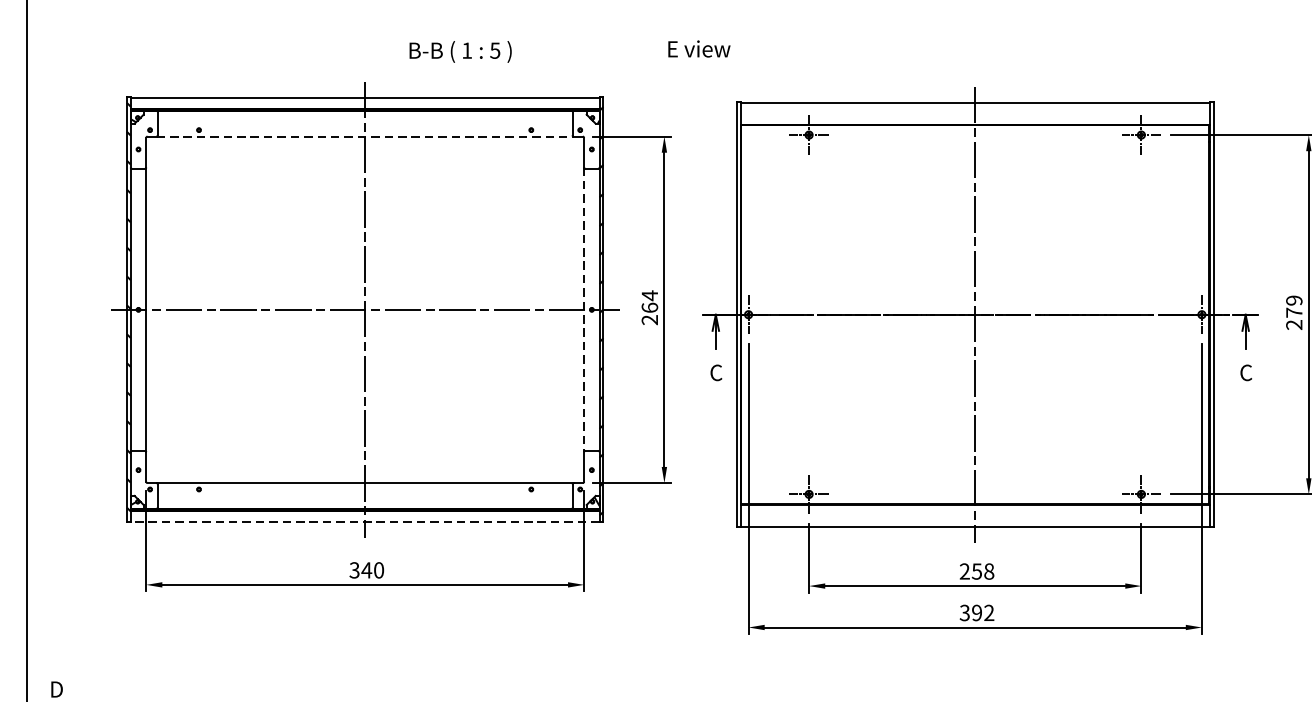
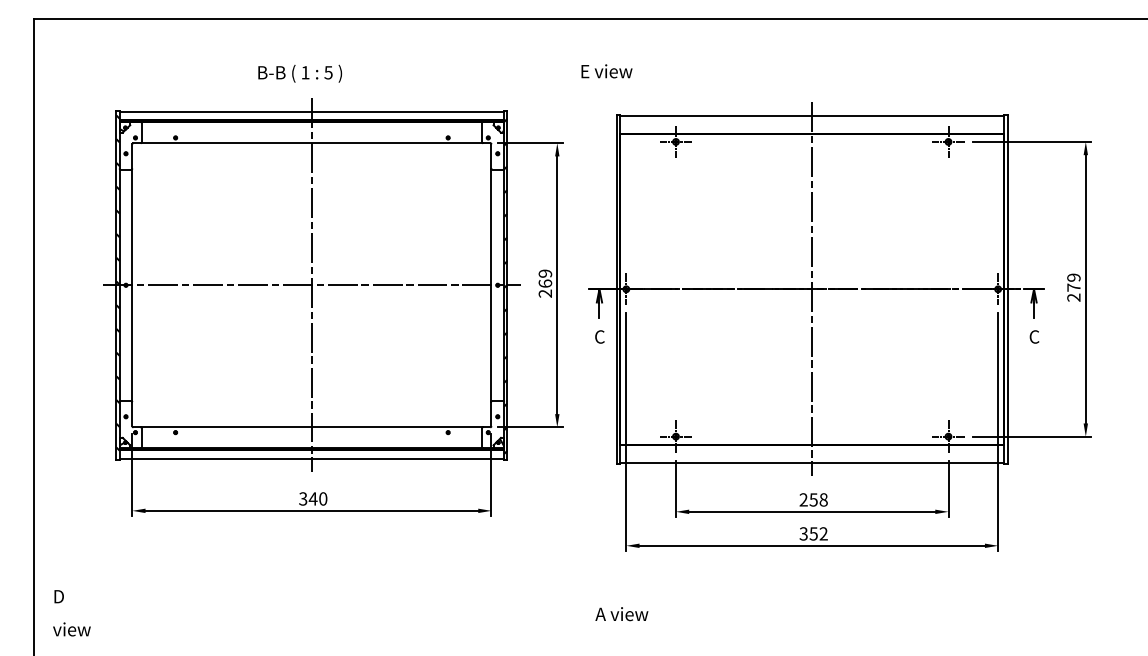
text: (698, 49) -> (606, 71), moved
text: (461, 51) -> (300, 73), moved
line: (365, 136) -> (312, 143), dashed -> solid
text: (650, 295) -> (545, 273), 264 -> 269
line: (584, 310) -> (491, 285), dashed -> solid
line: (364, 522) -> (311, 459), dashed -> solid
text: (976, 612) -> (813, 533), 392 -> 352

